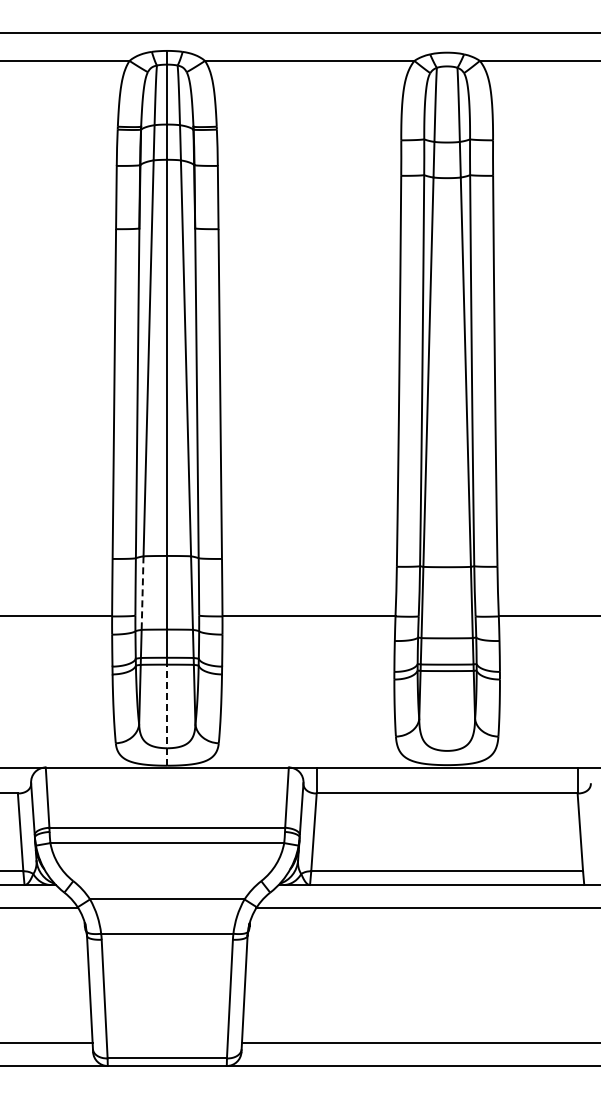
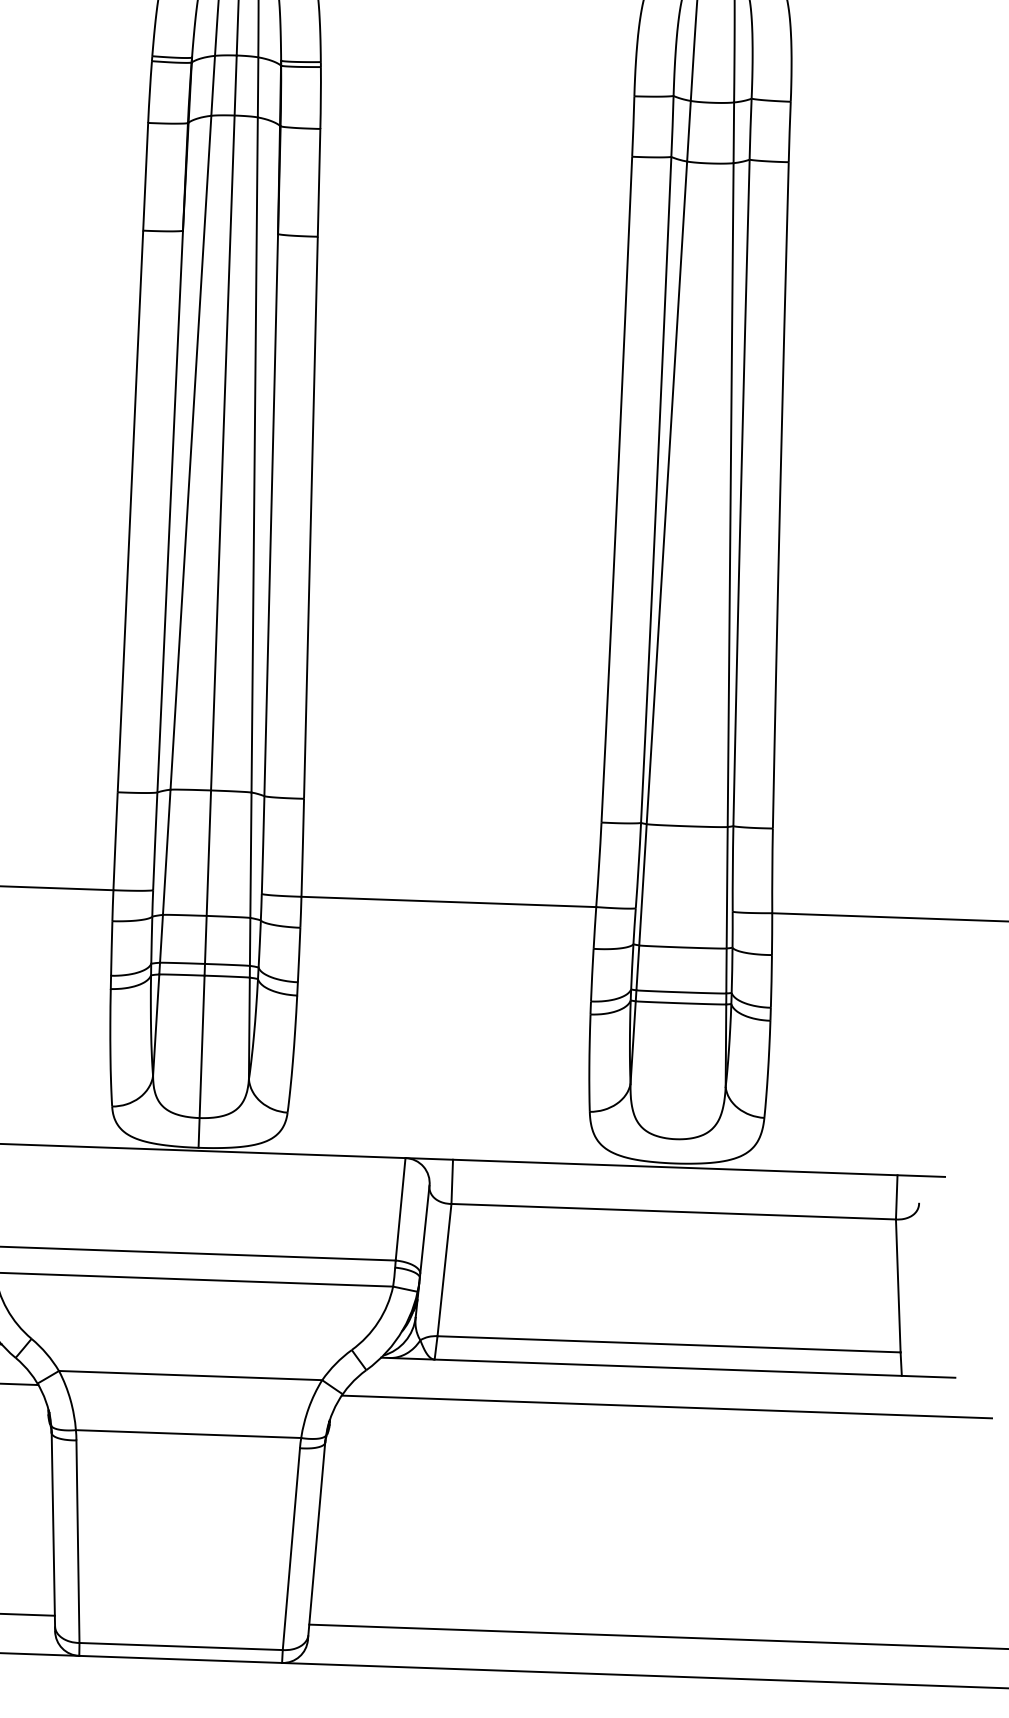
line: (142, 593) -> (166, 852), dashed -> solid
line: (167, 715) -> (201, 1062), dashed -> solid

